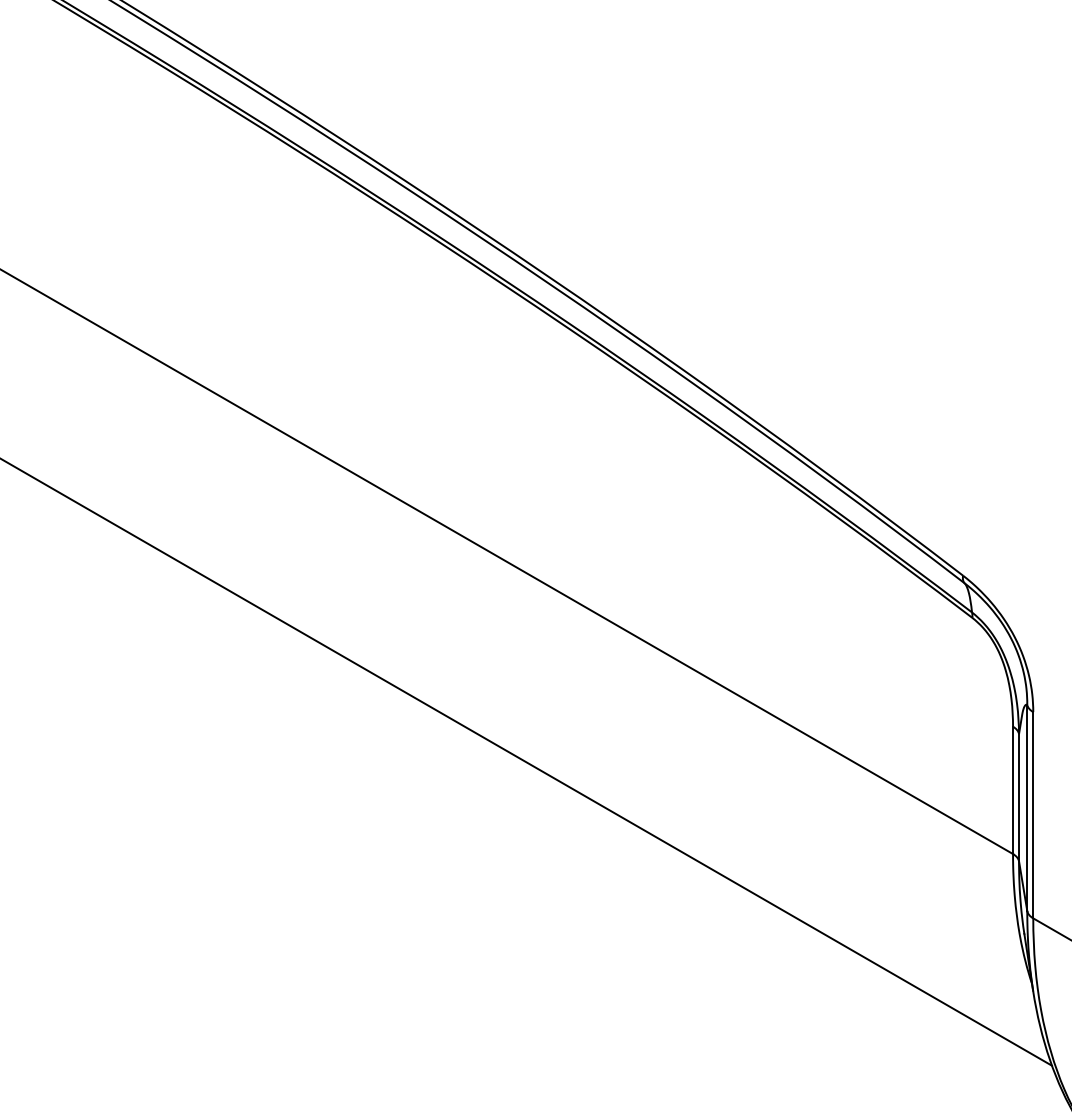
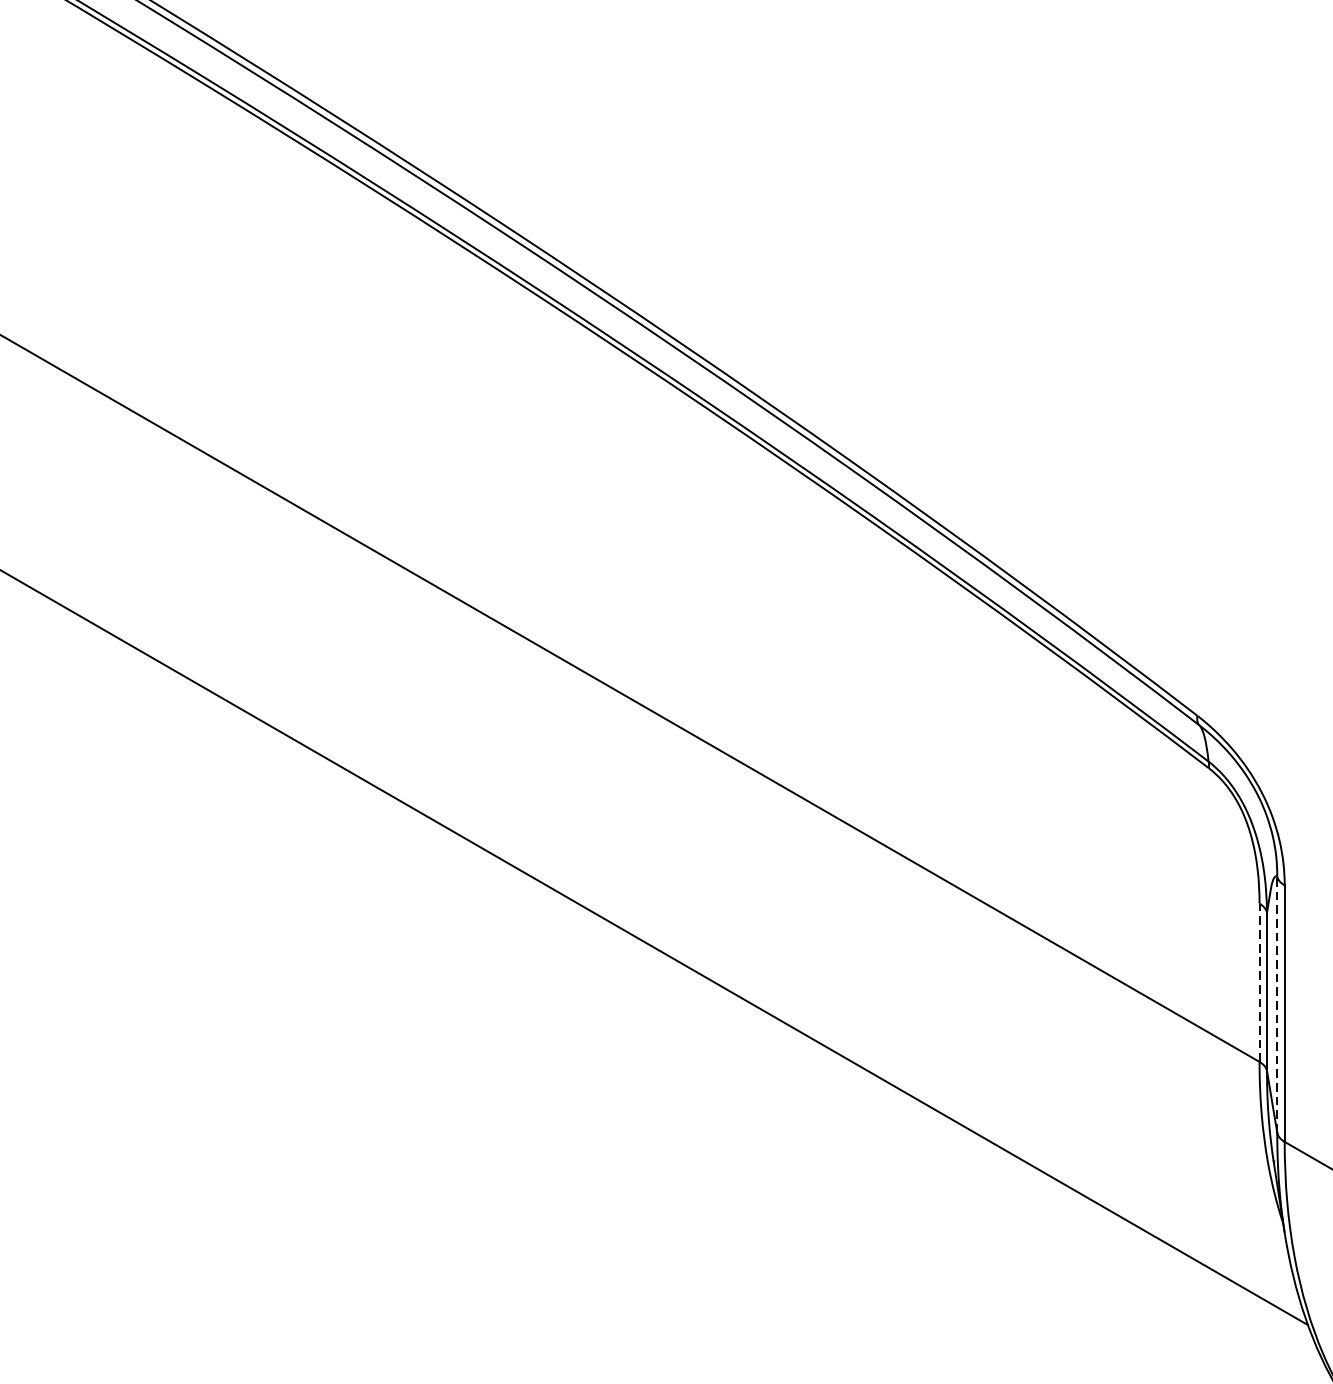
line: (1013, 790) -> (1260, 982), solid -> dashed
line: (1027, 807) -> (1277, 1004), solid -> dashed

